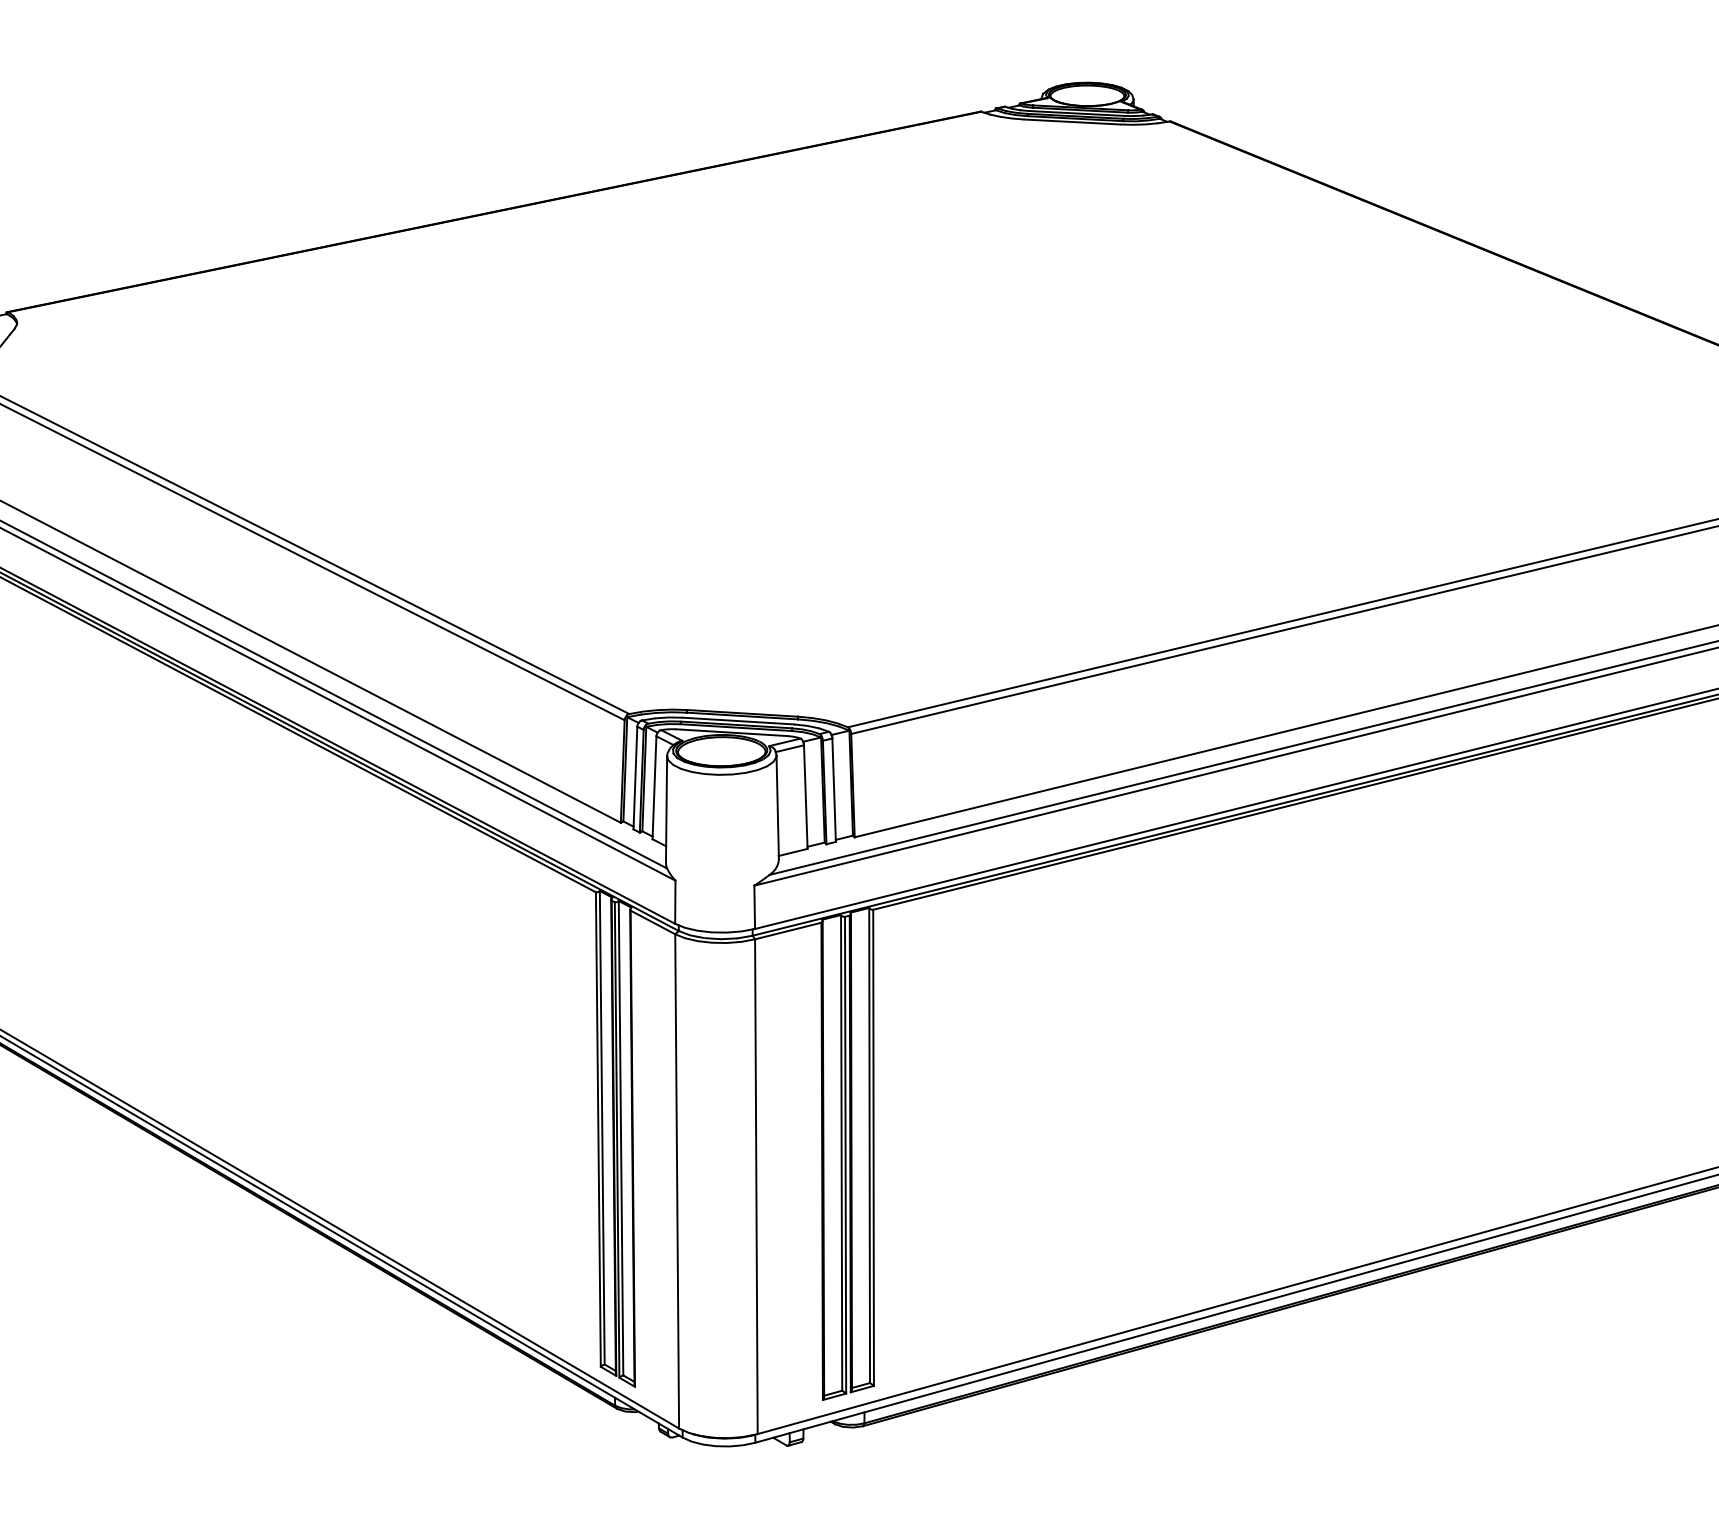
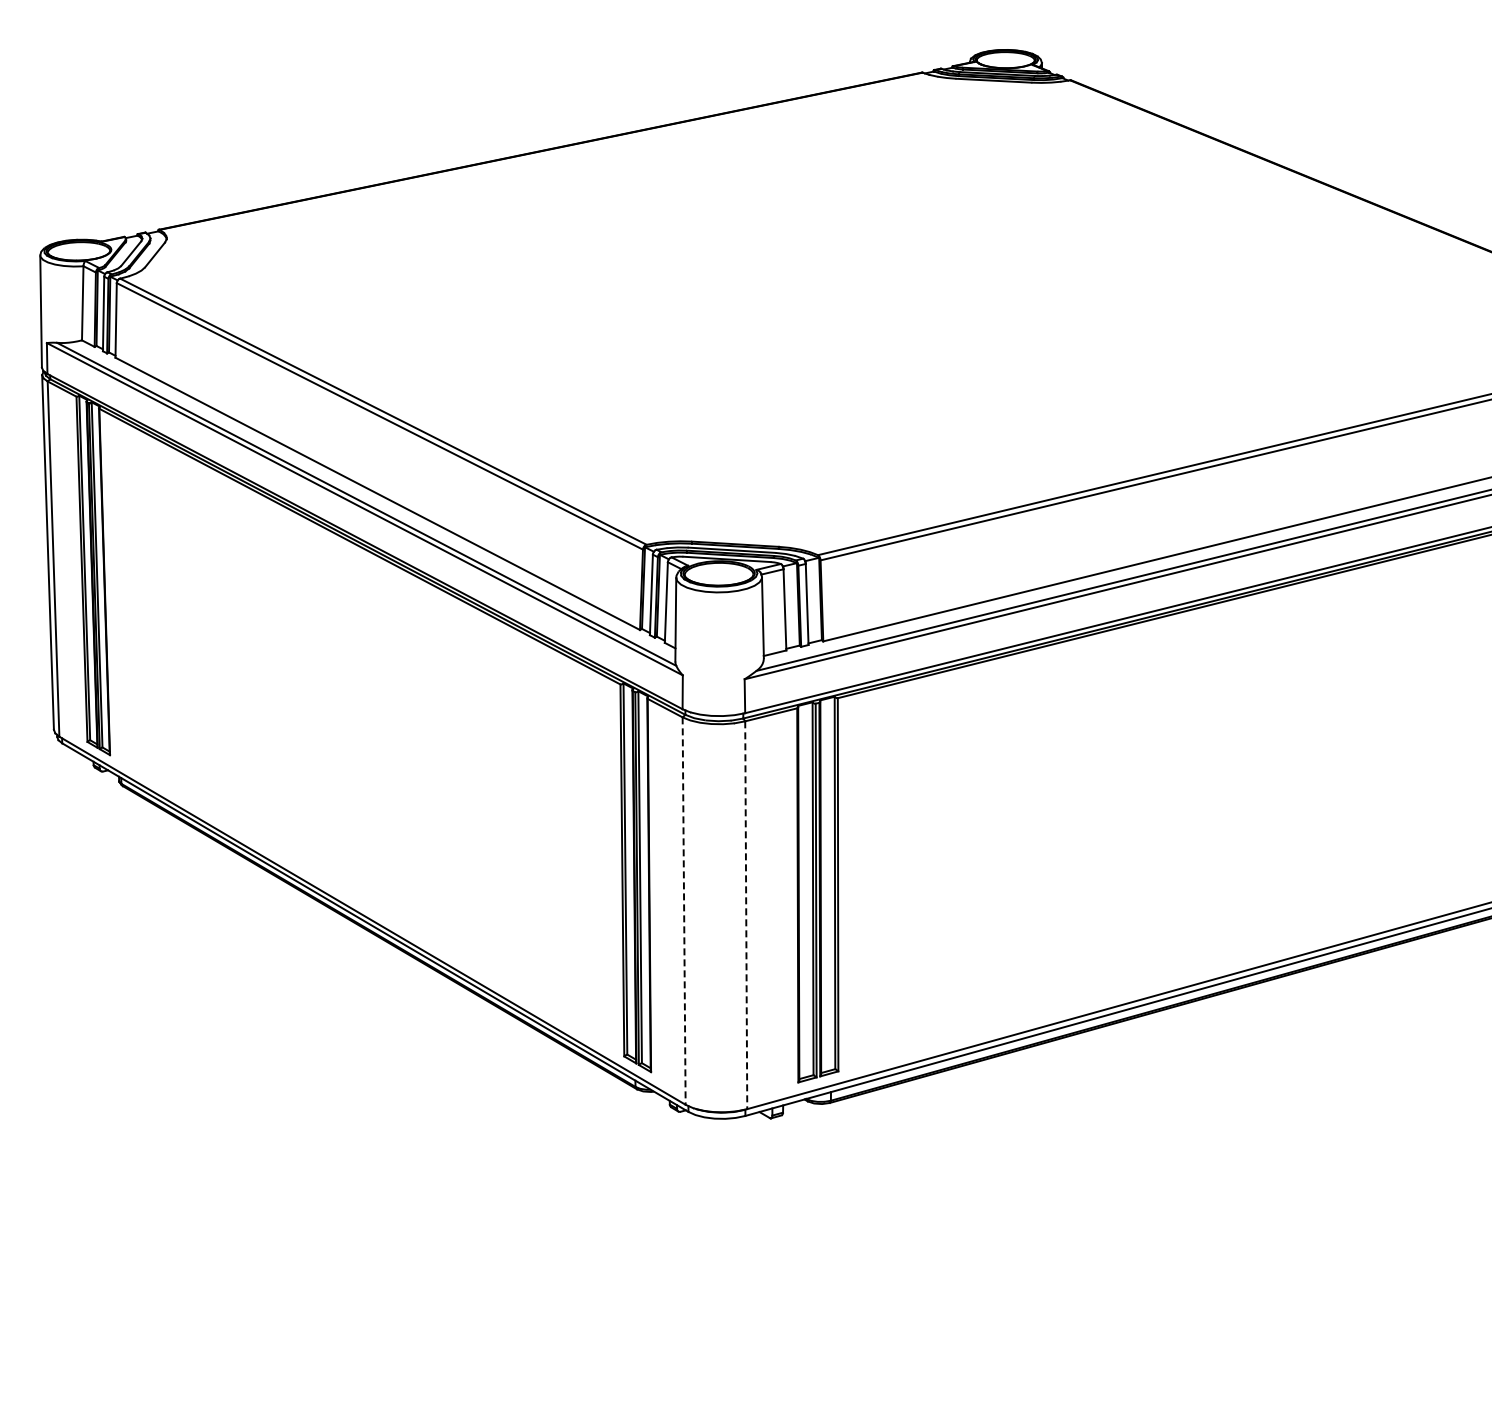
line: (677, 1181) -> (684, 911), solid -> dashed
line: (756, 1187) -> (746, 915), solid -> dashed

